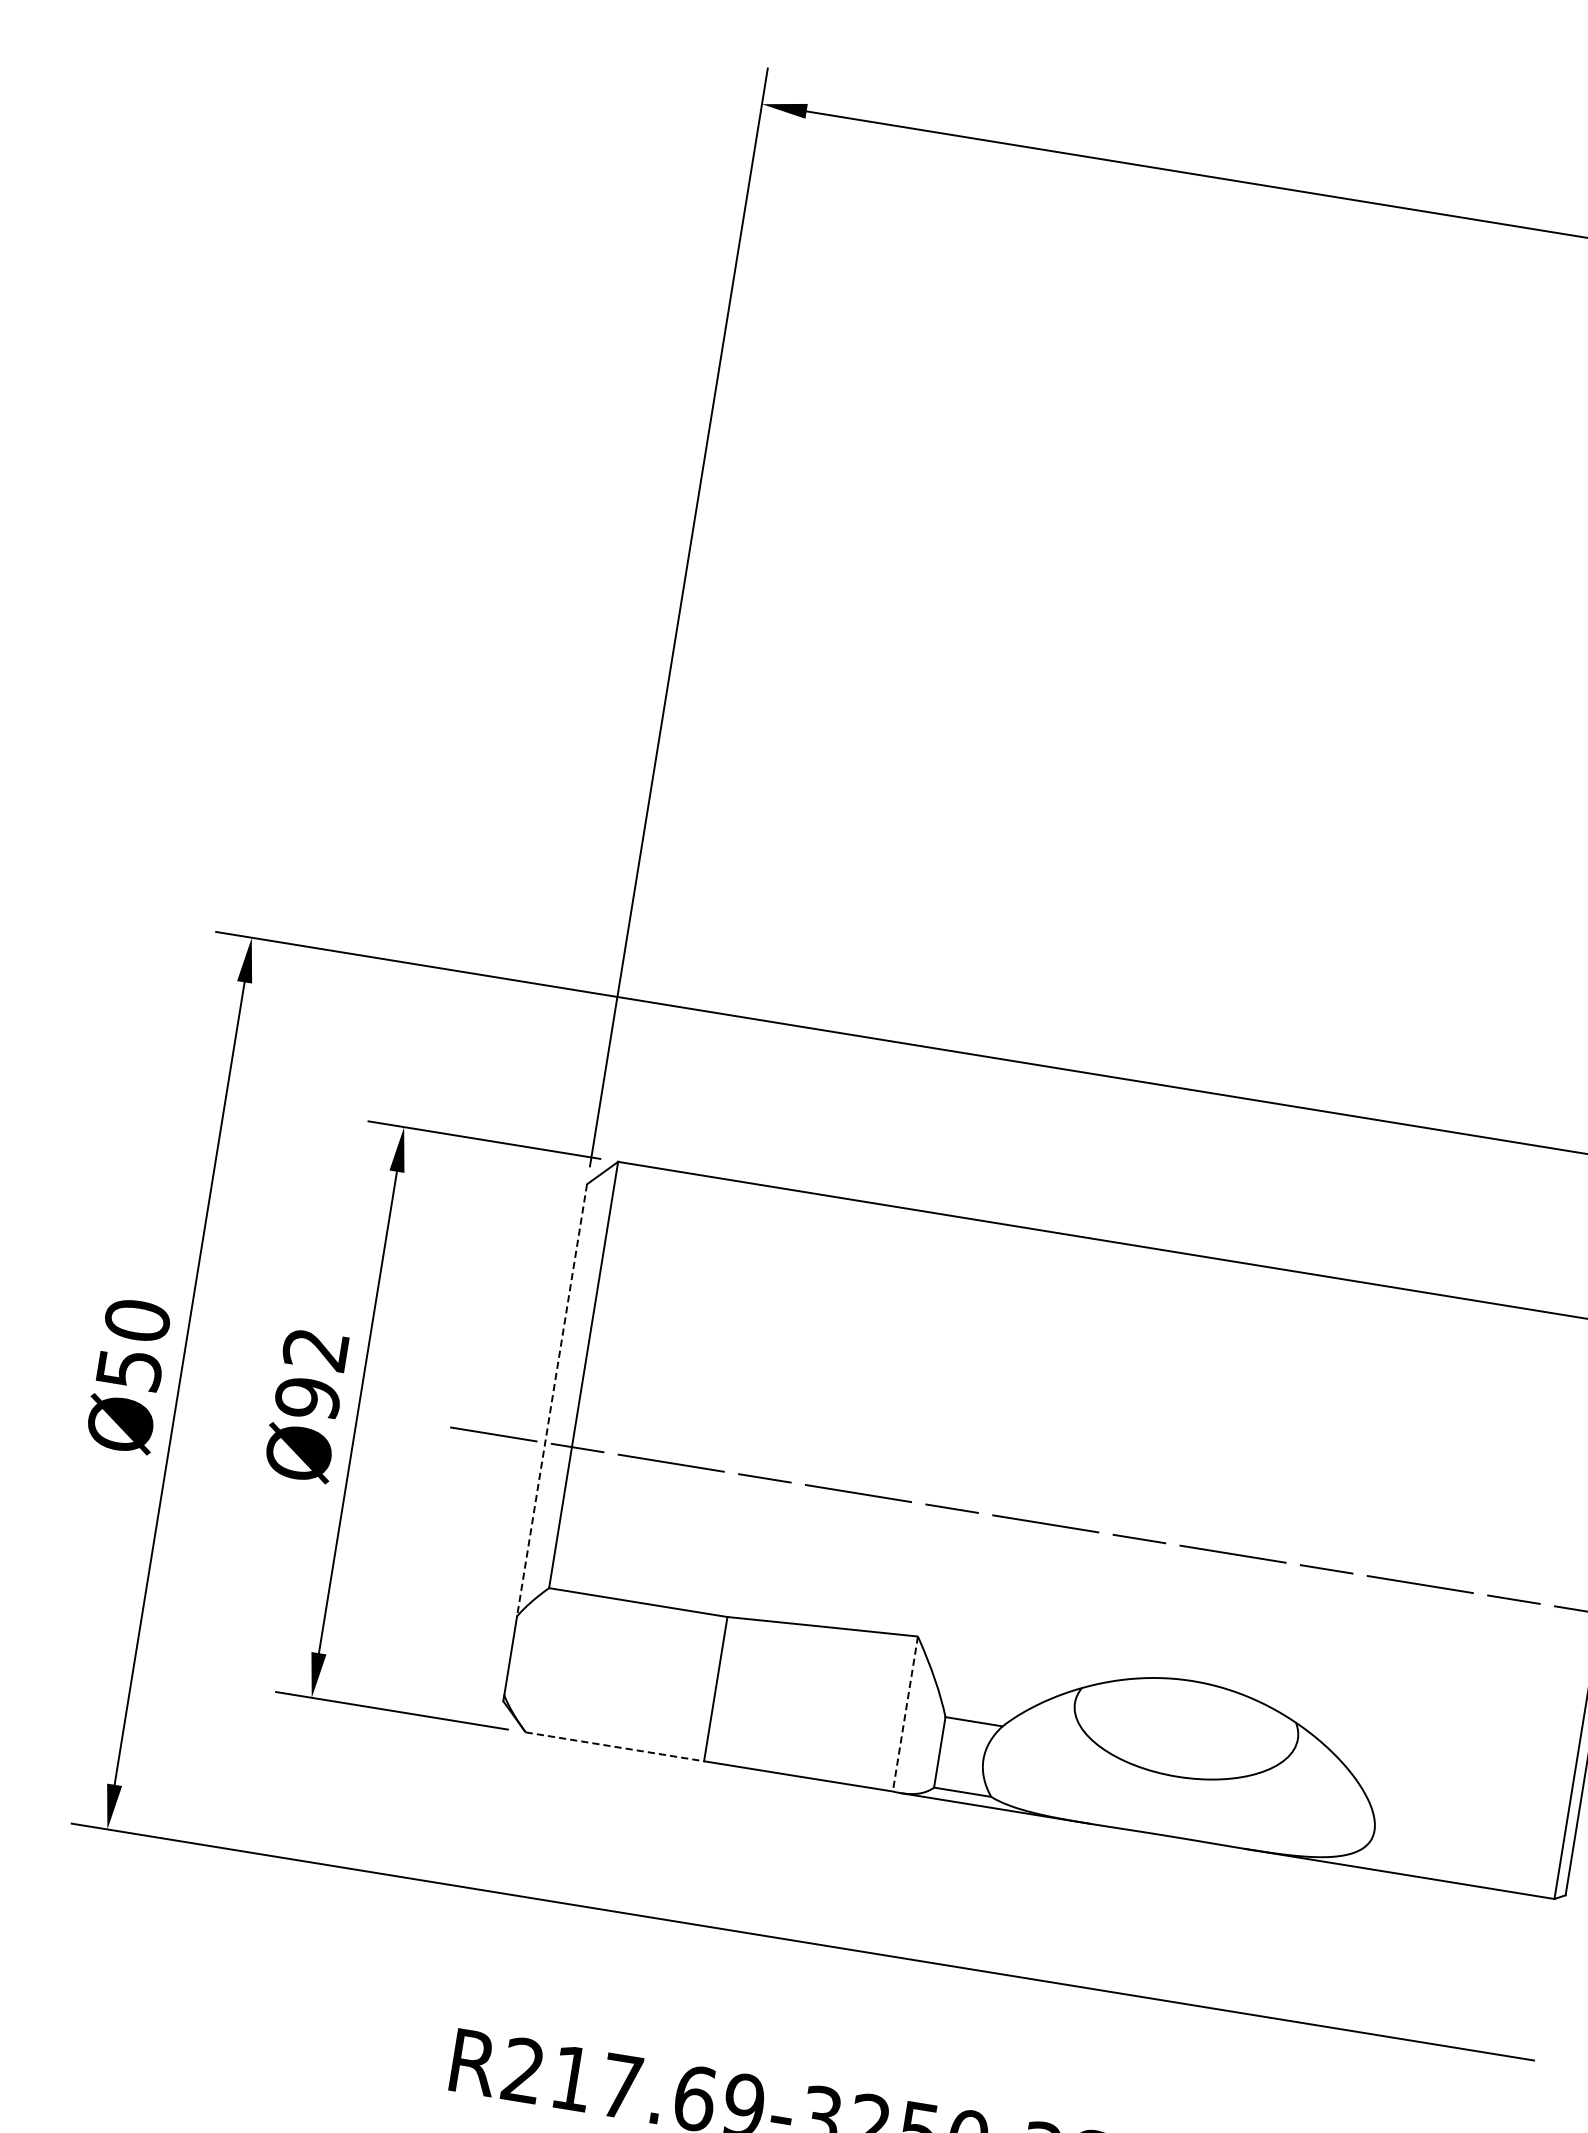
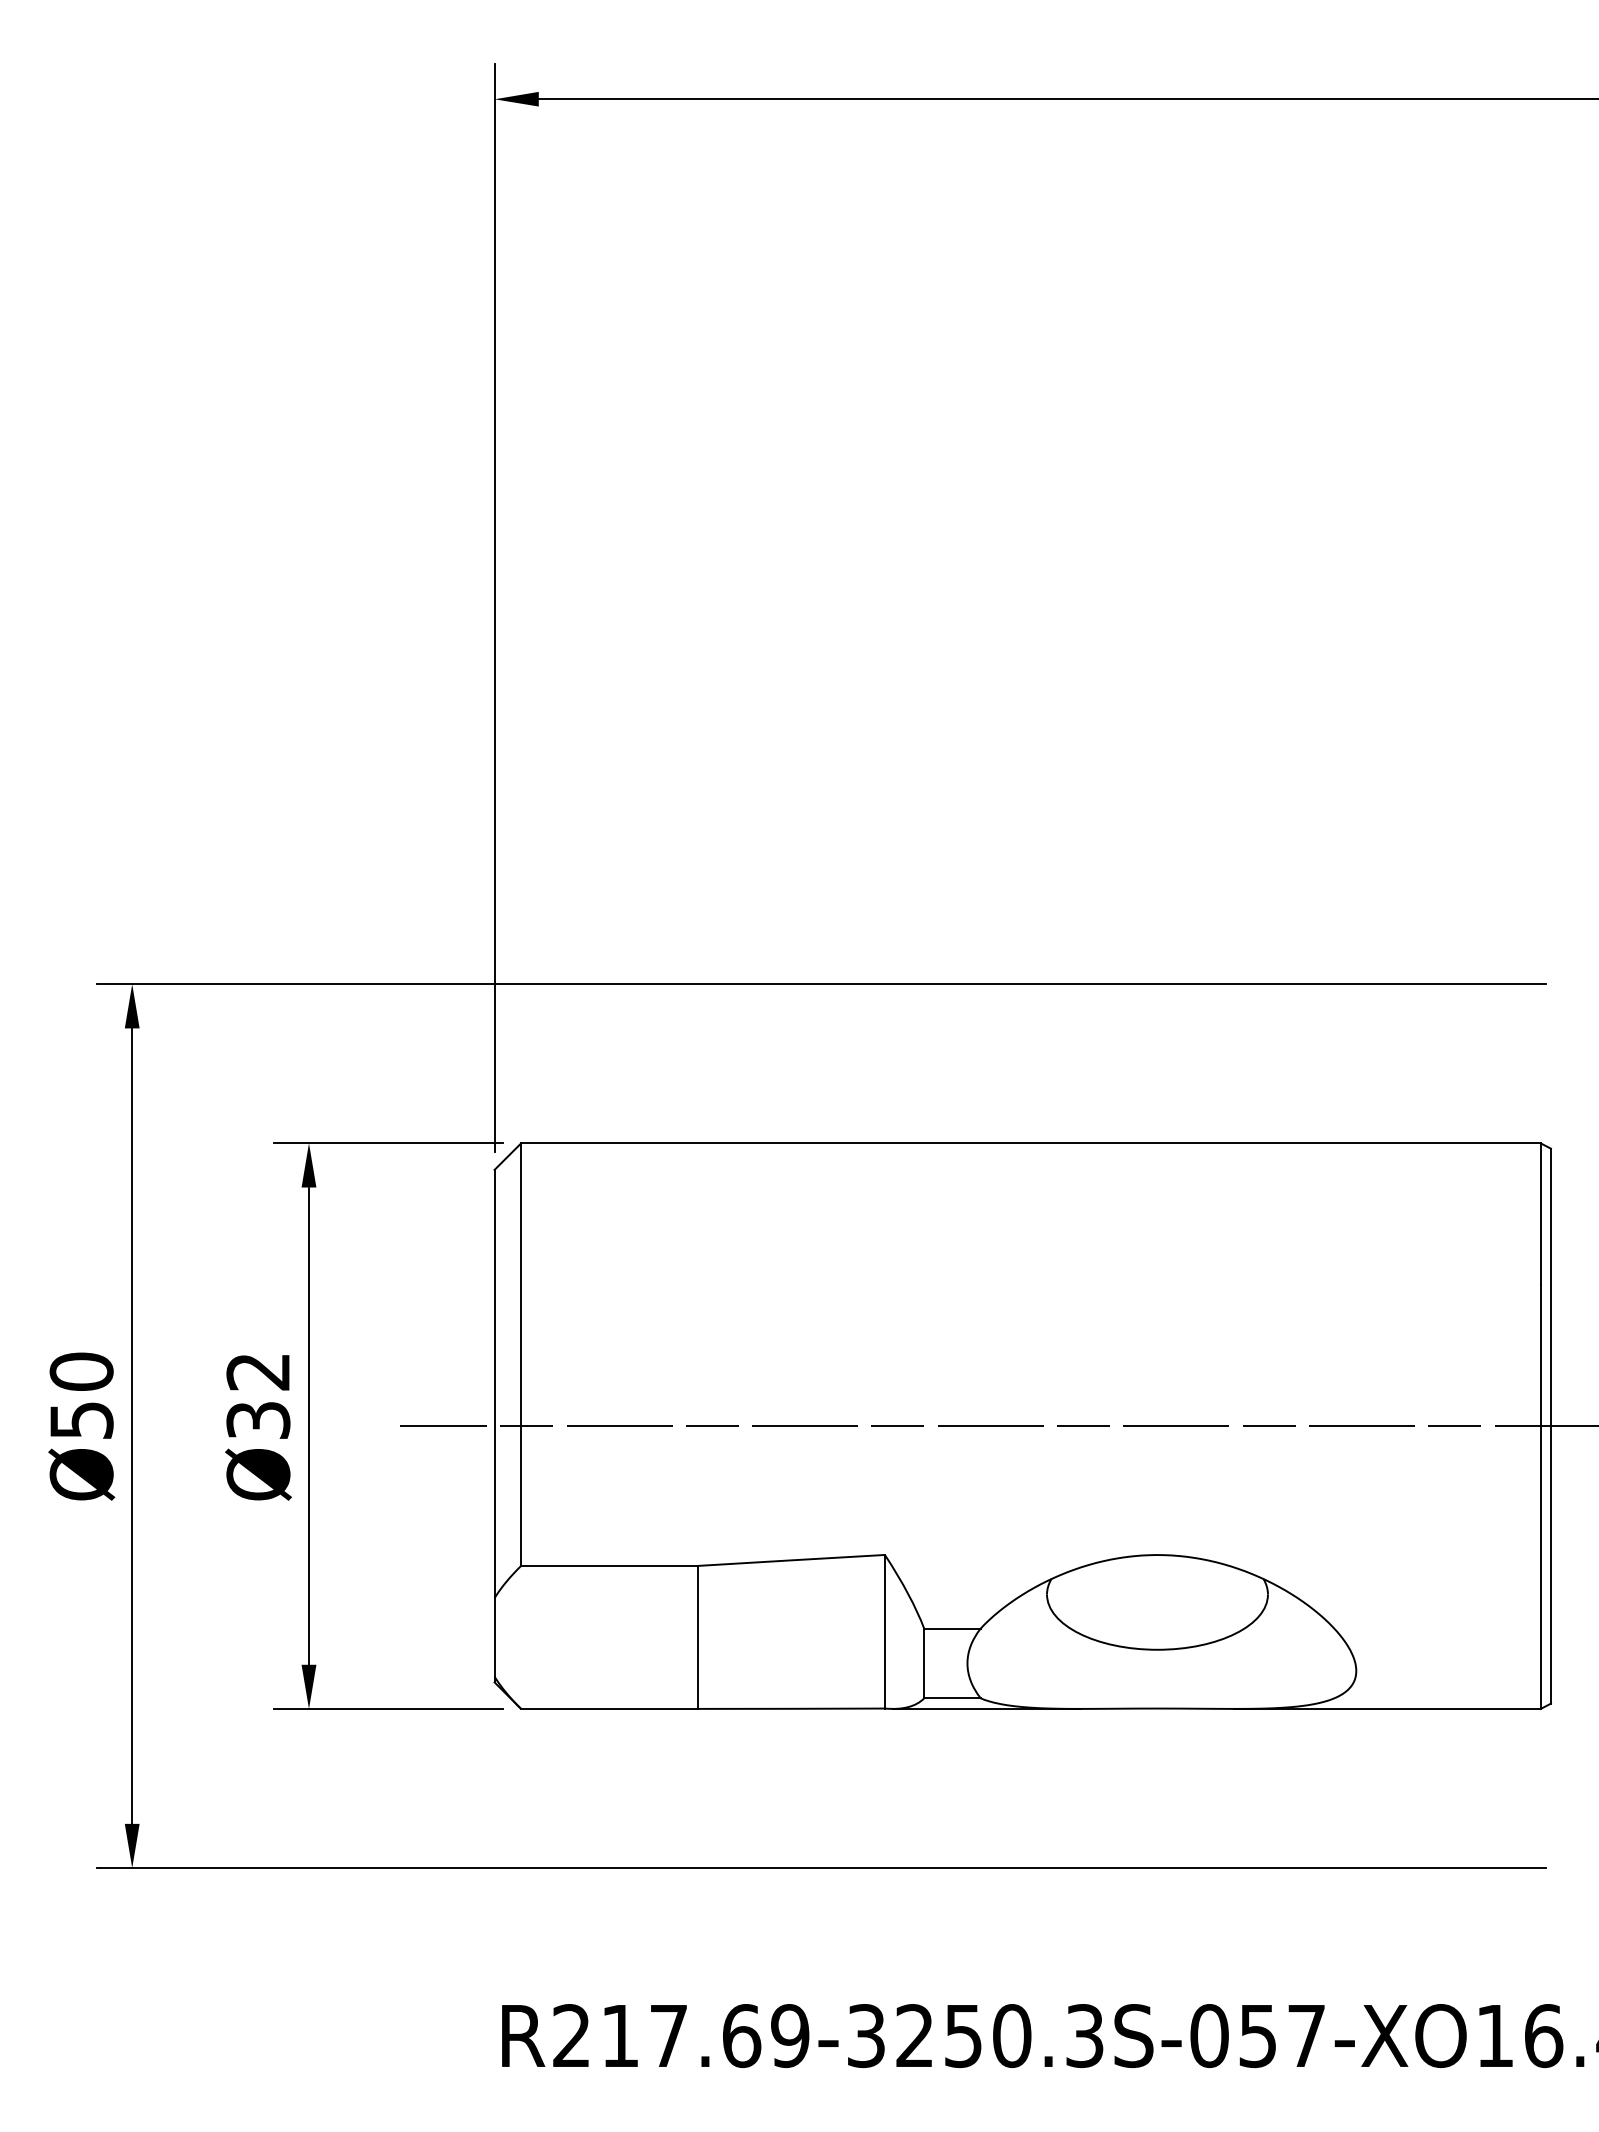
text: (307, 1398) -> (258, 1420), Ø92 -> Ø32
line: (551, 1400) -> (494, 1384), dashed -> solid
line: (905, 1713) -> (884, 1631), dashed -> solid
line: (615, 1746) -> (610, 1708), dashed -> solid

